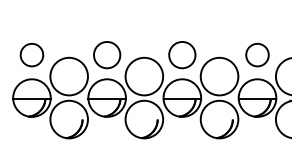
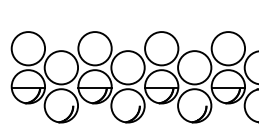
circle: (31, 54) -> (27, 48), size x1.67
circle: (106, 54) -> (94, 48), size x1.43
circle: (182, 54) -> (161, 48), size x1.43
circle: (257, 54) -> (228, 48), size x1.67

